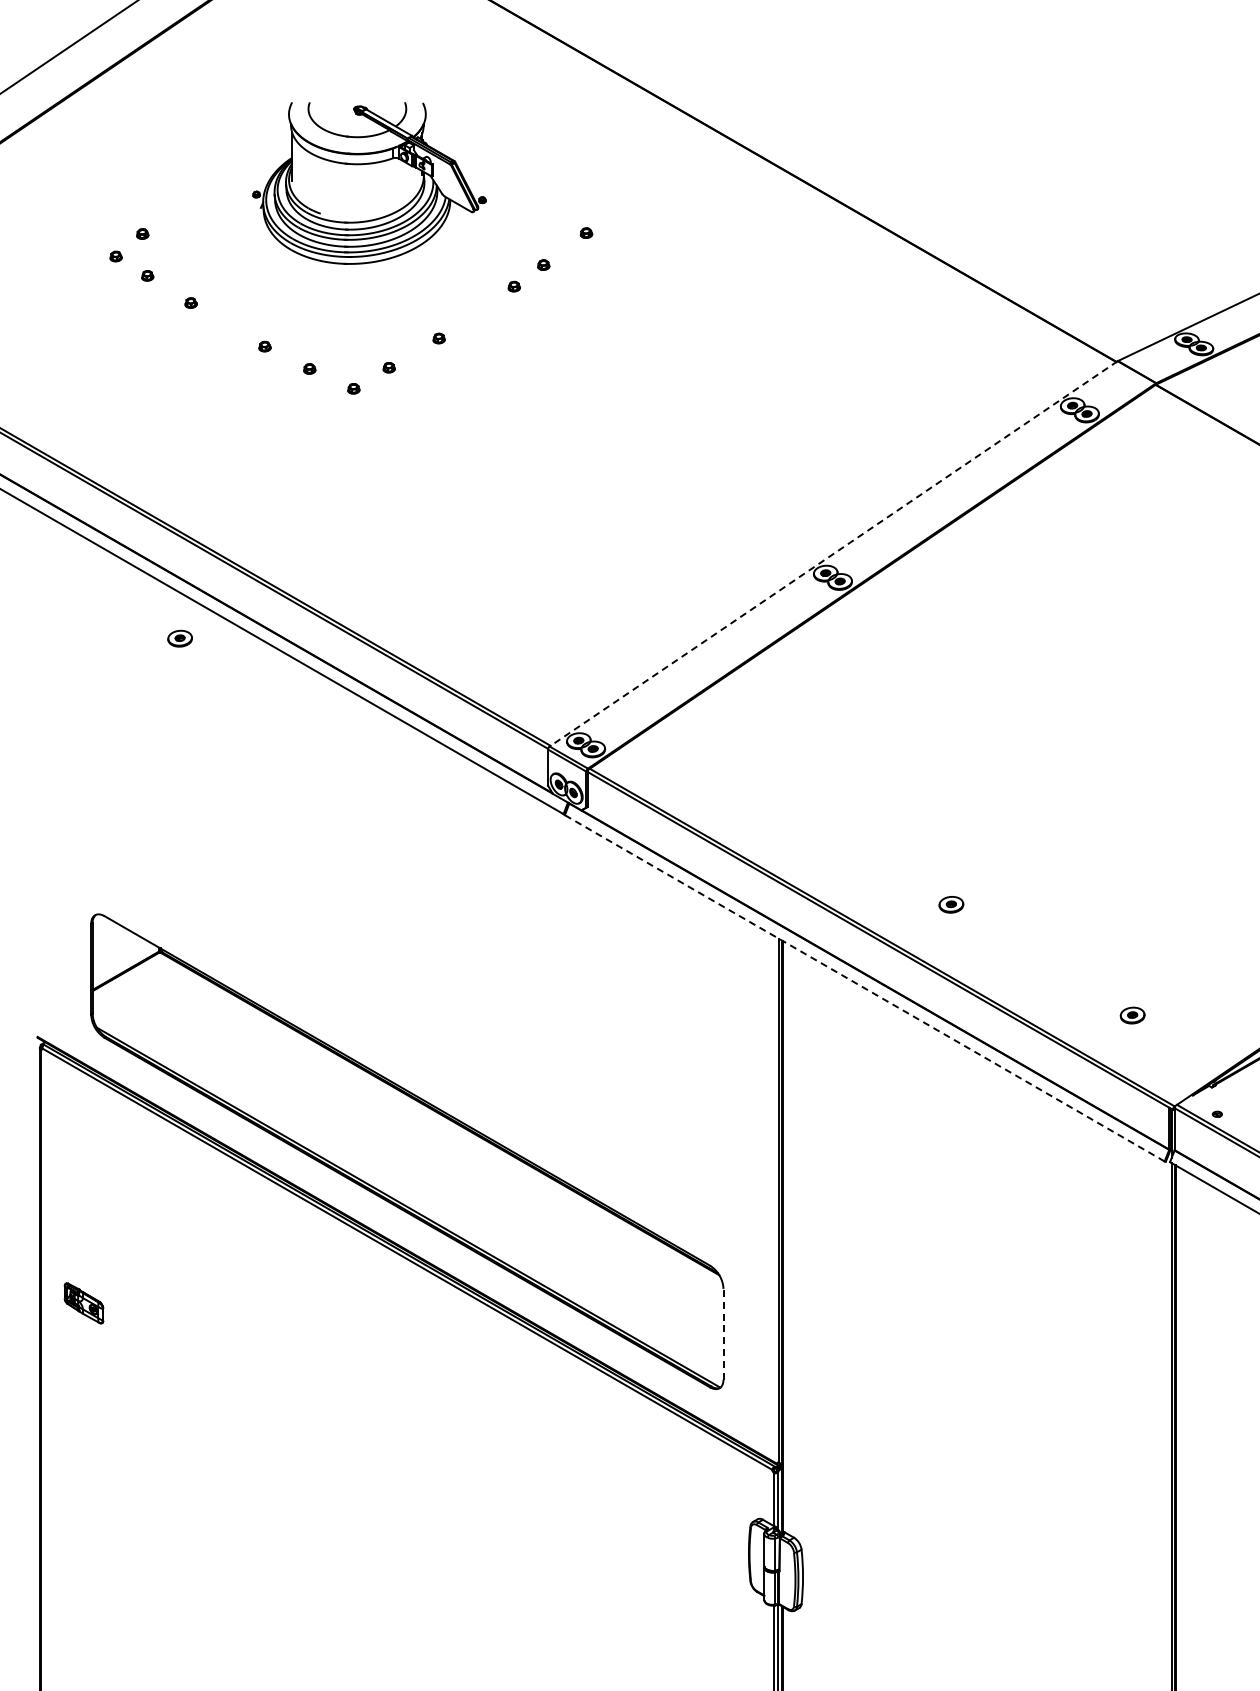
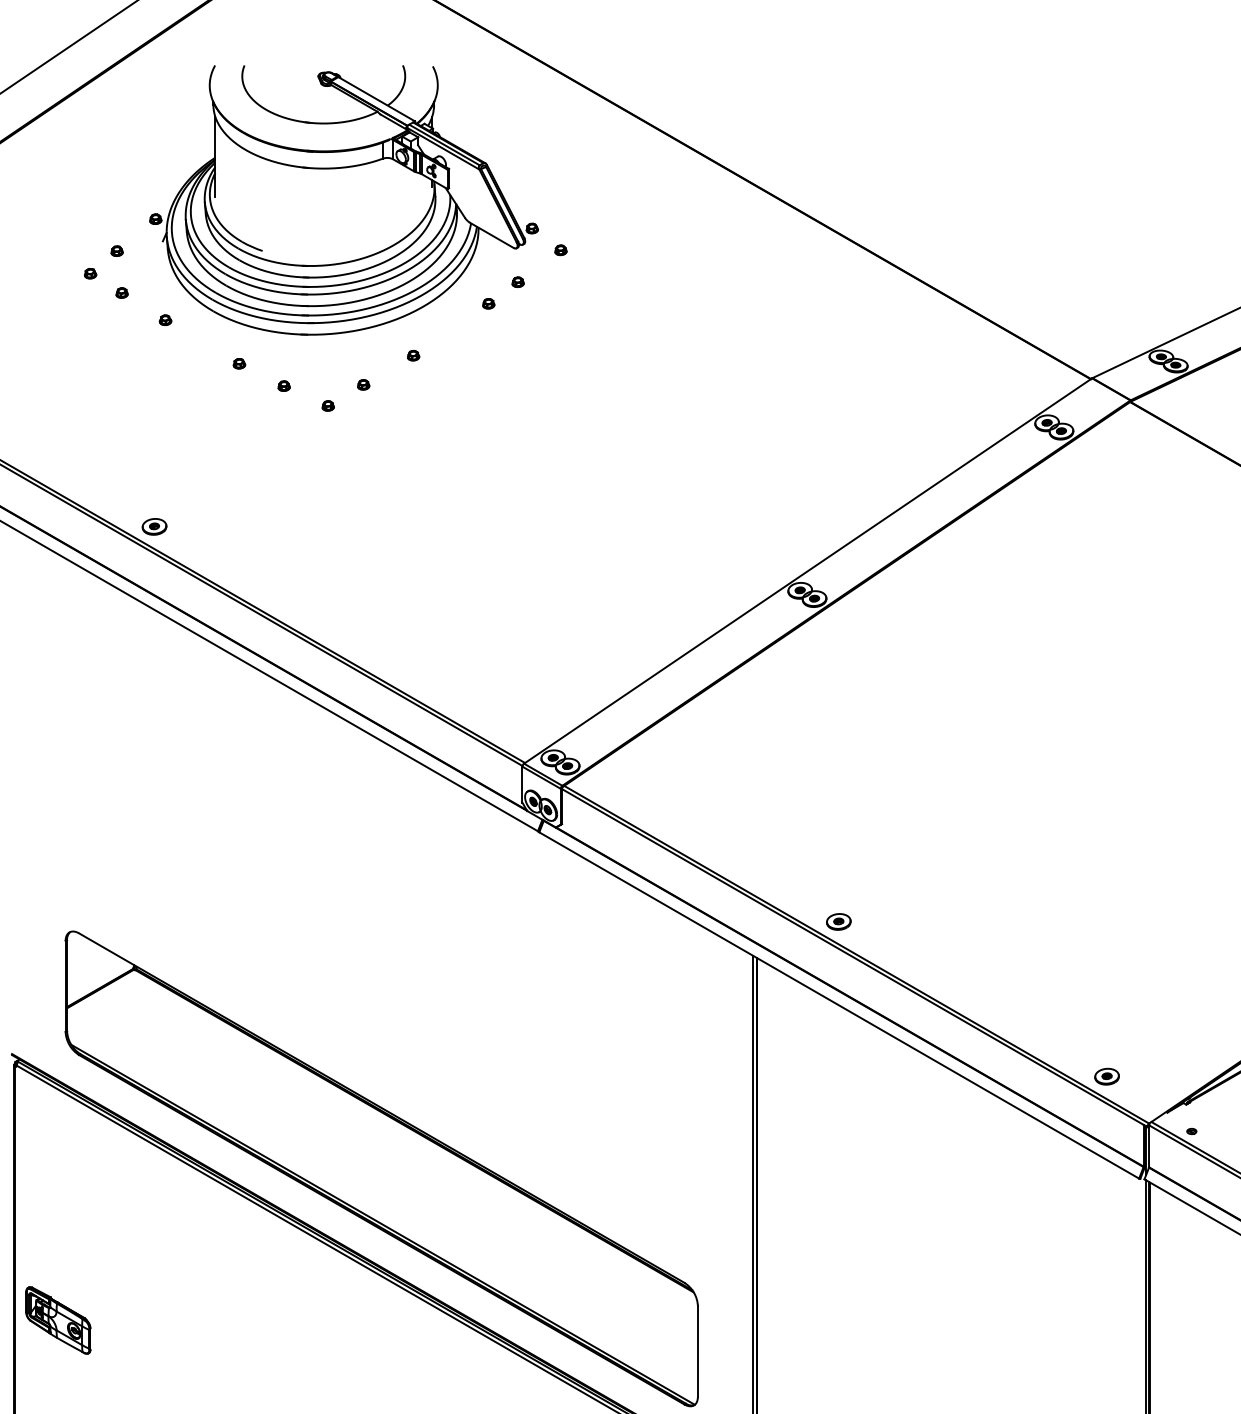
part: (369, 183) -> (343, 200), size x1.67
line: (833, 554) -> (807, 571), dashed -> solid
part: (179, 638) -> (153, 526), moved
part: (951, 904) -> (838, 921), moved
line: (864, 988) -> (838, 1005), dashed -> solid
part: (1132, 1015) -> (1106, 1076), moved
part: (83, 1303) -> (57, 1320), size x1.67
line: (723, 1333) -> (697, 1350), dashed -> solid

